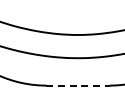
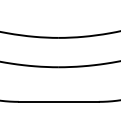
line: (78, 85) -> (59, 101), dashed -> solid

